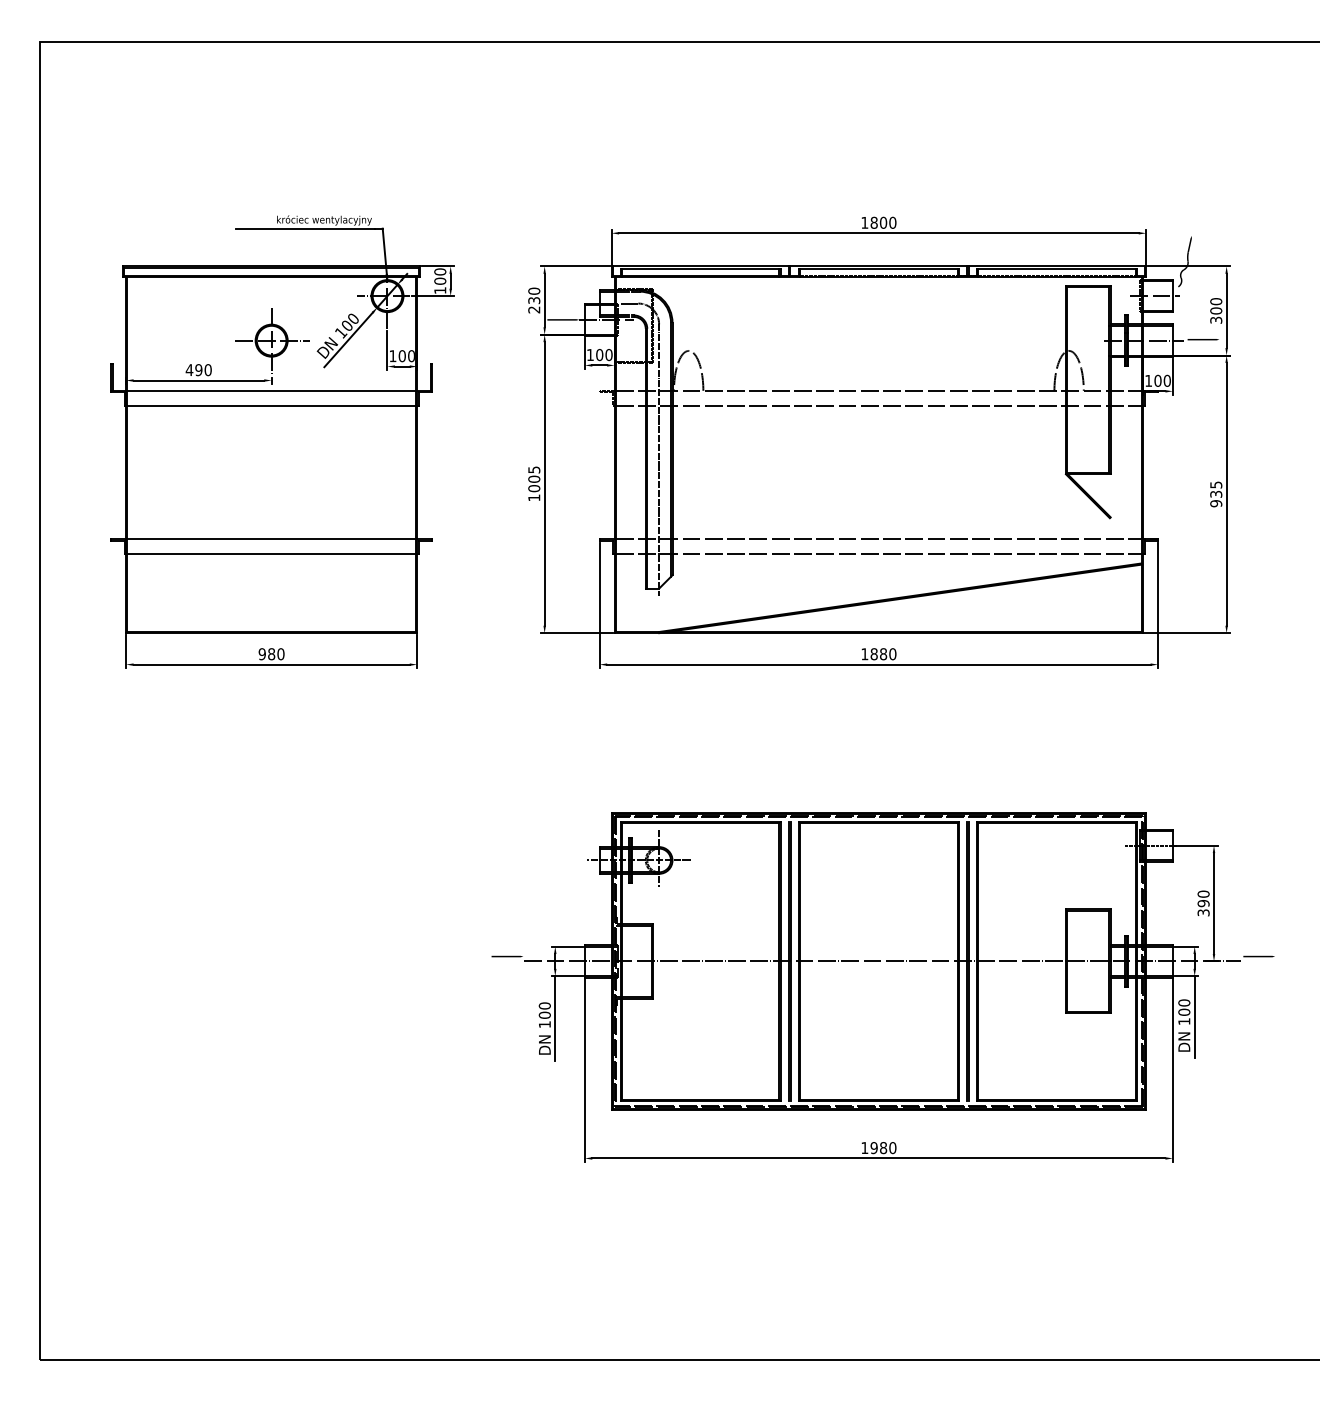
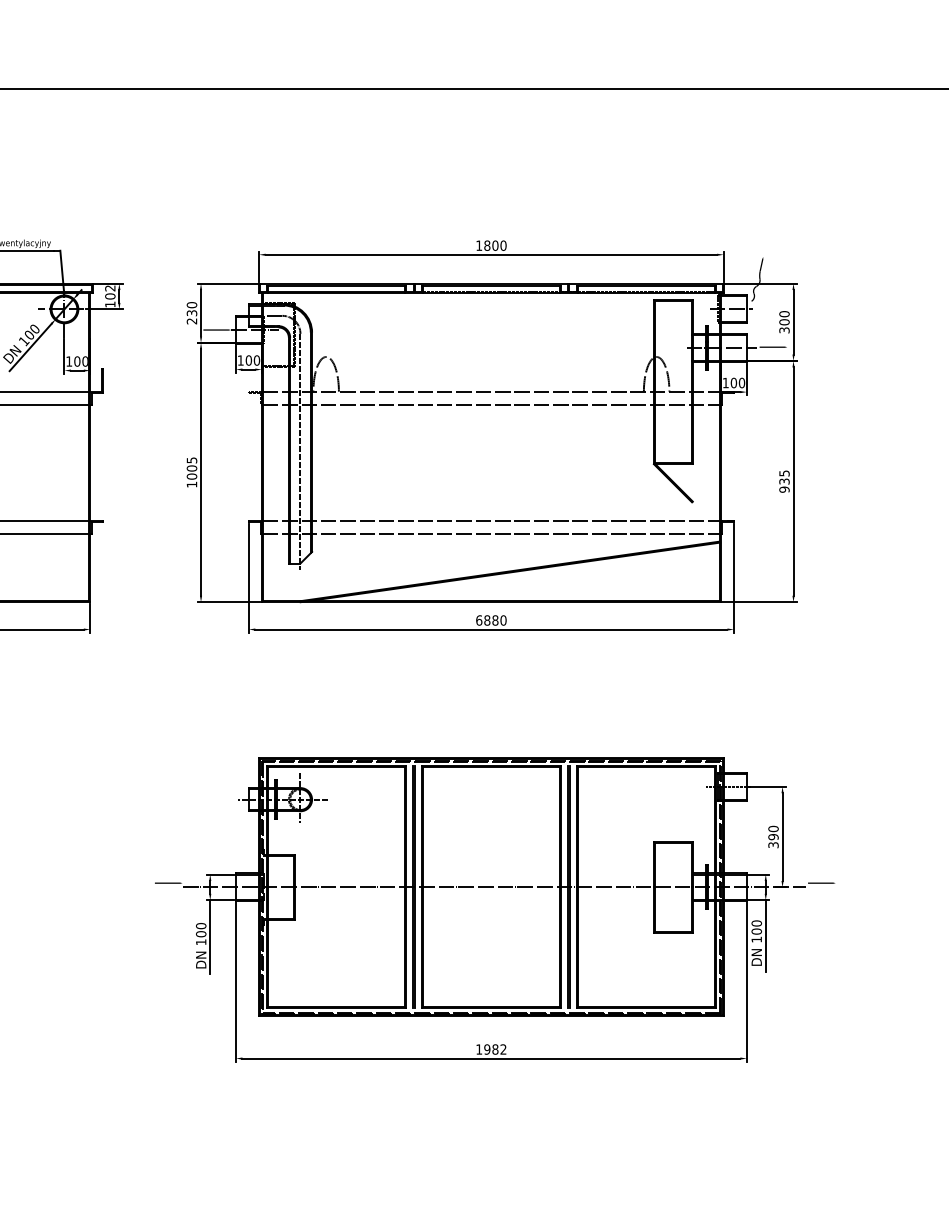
text: (440, 271) -> (110, 287), 100 -> 102
text: (864, 654) -> (478, 620), 1880 -> 6880
text: (892, 1148) -> (503, 1049), 1980 -> 1982

